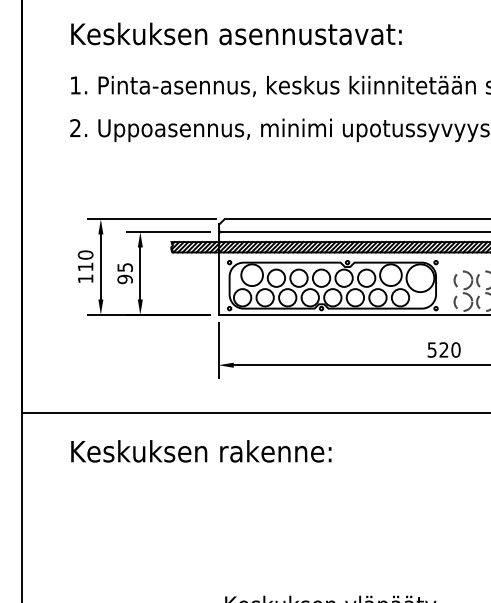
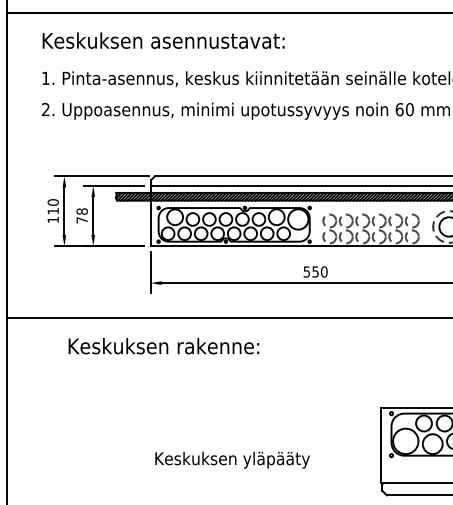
text: (124, 272) -> (81, 215), 95 -> 78
text: (443, 349) -> (315, 271), 520 -> 550
text: (200, 451) -> (163, 346), moved

